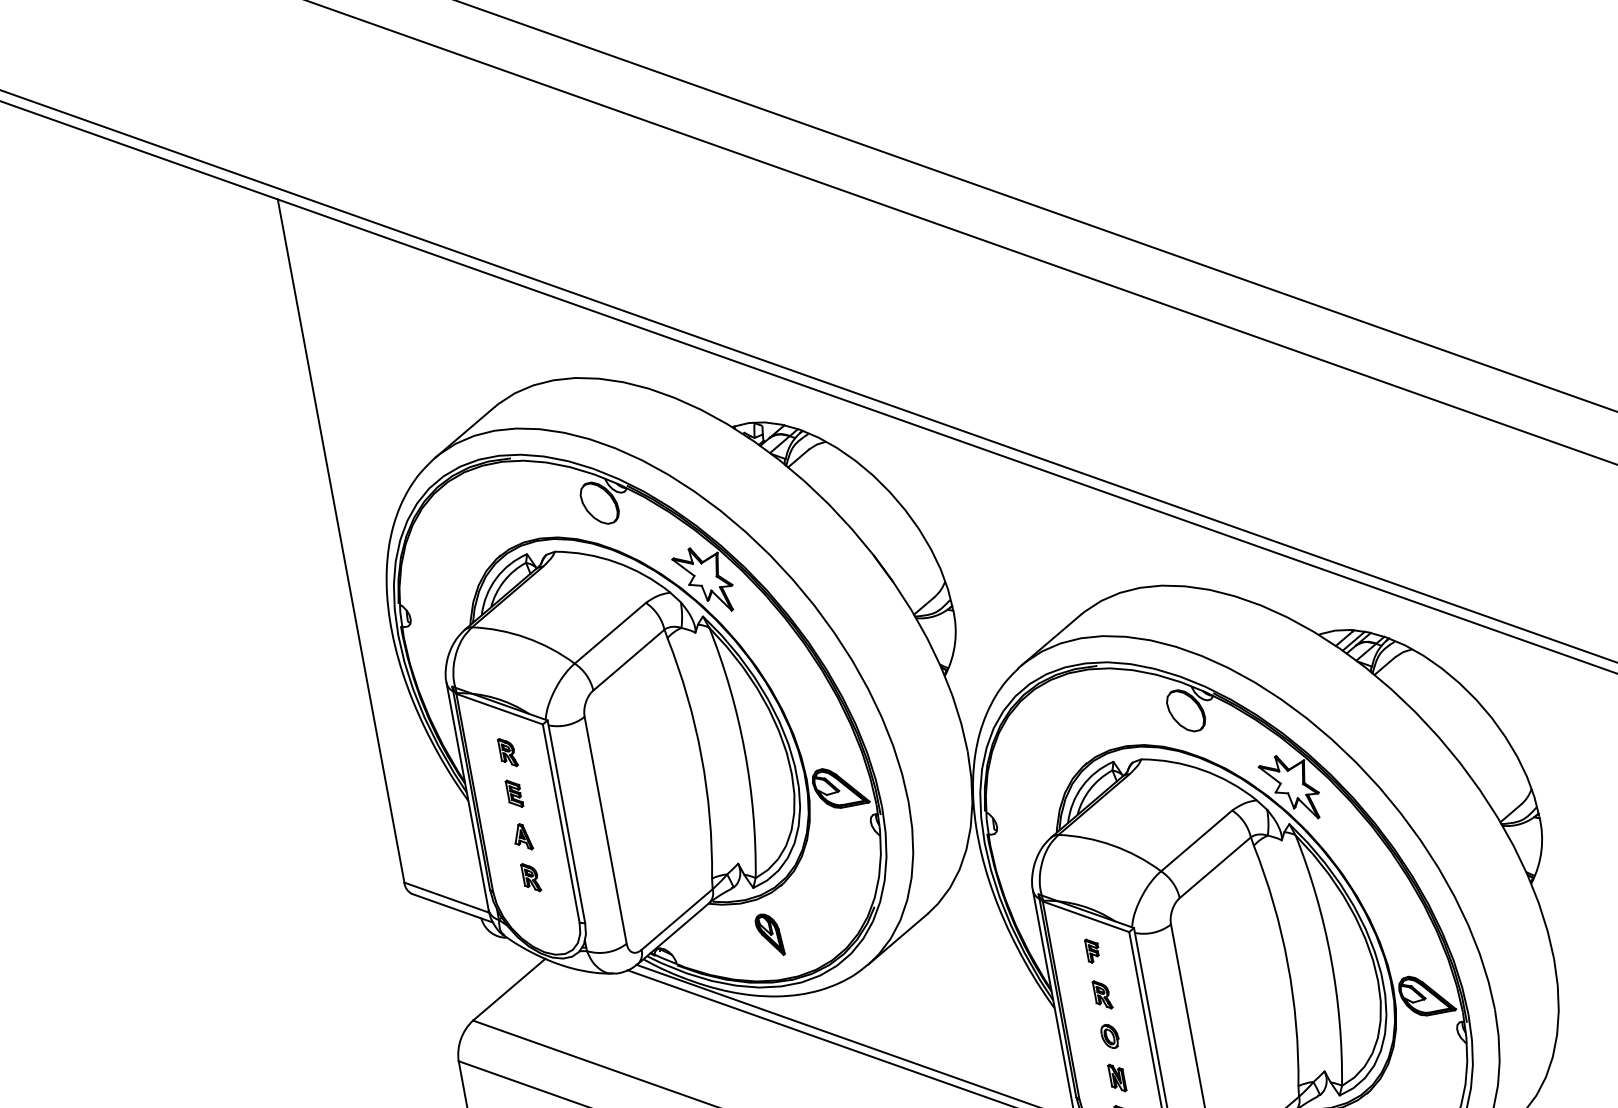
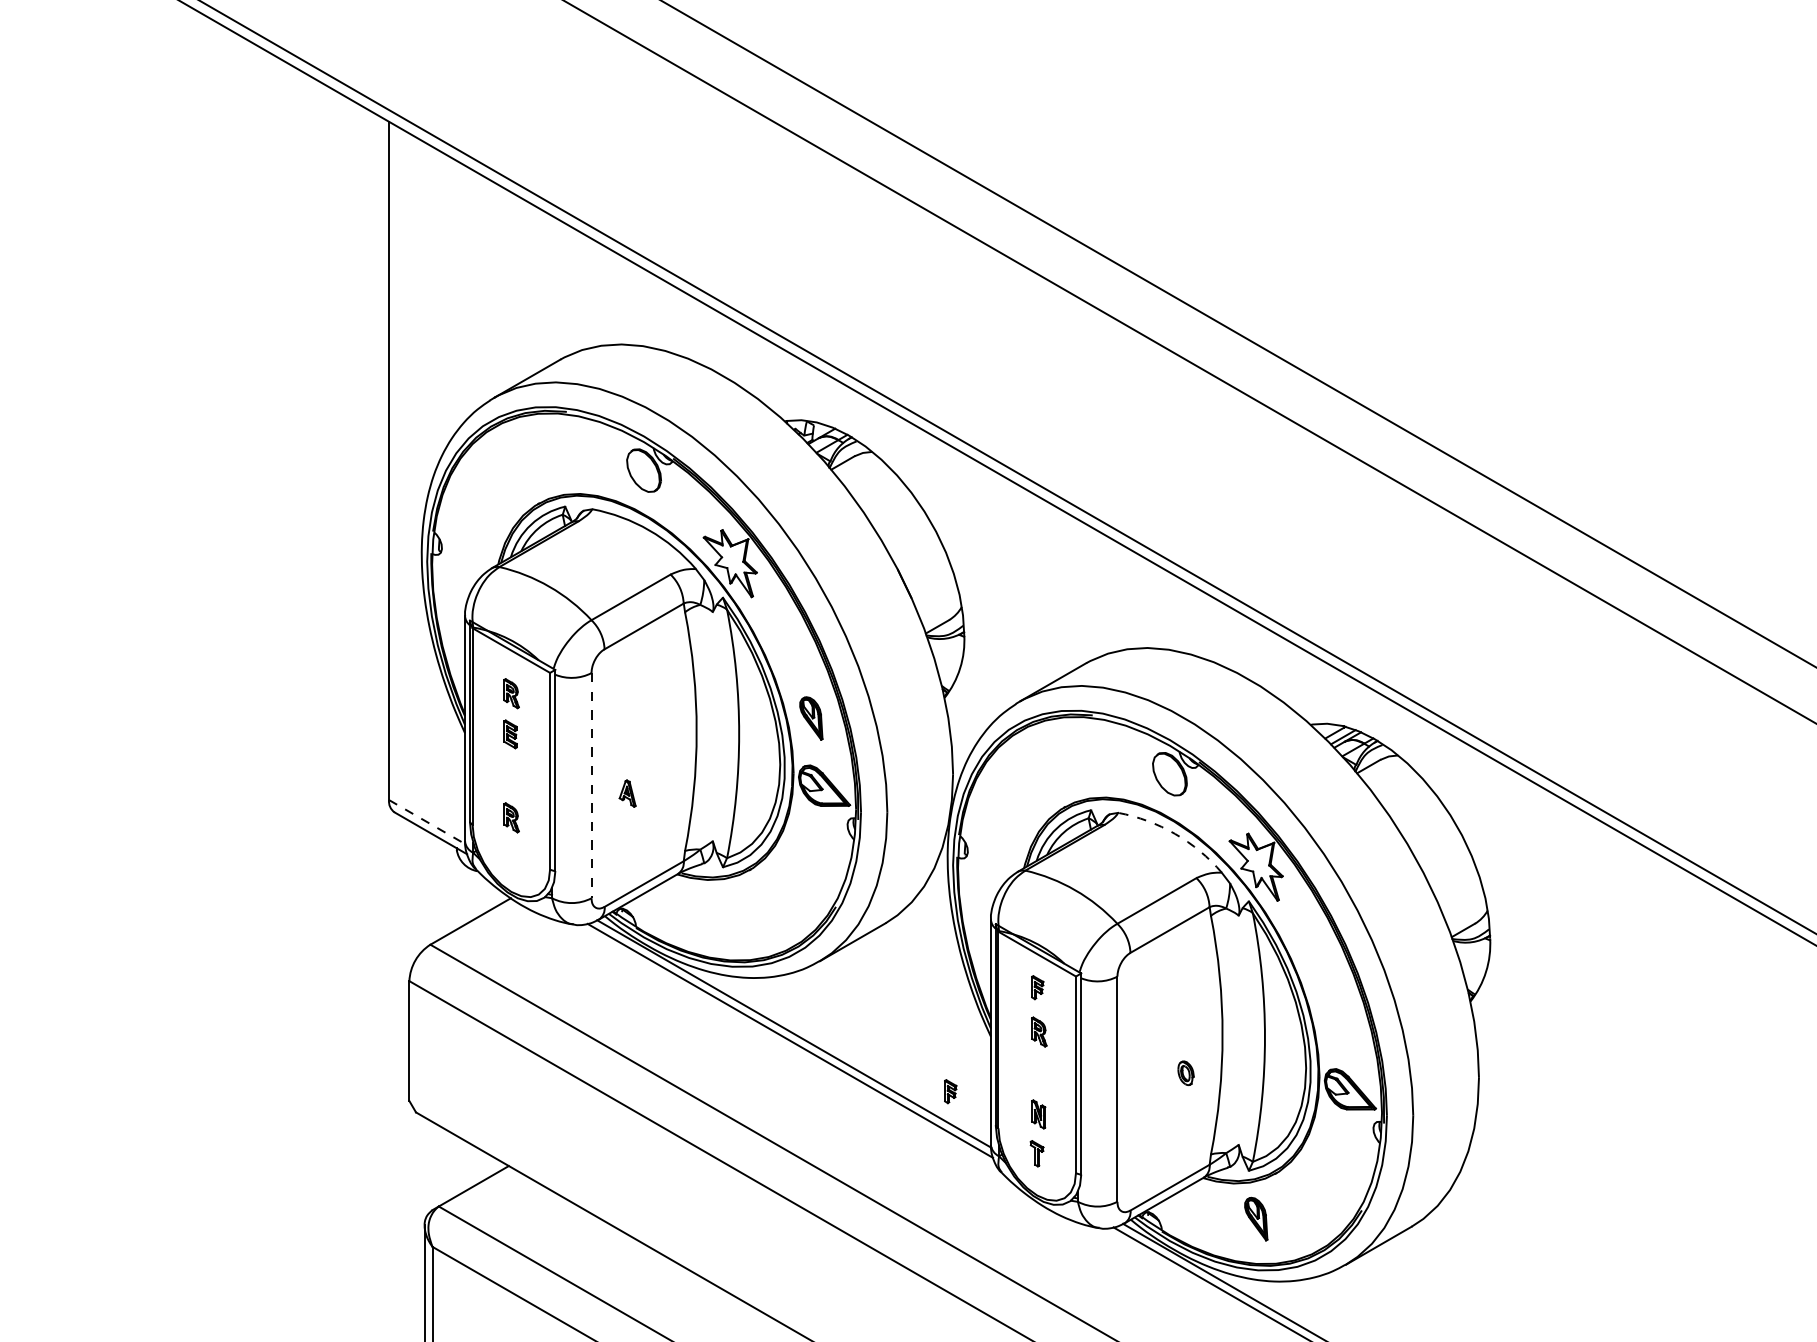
arc: (1202, 769) -> (1175, 833), solid -> dashed
line: (605, 830) -> (591, 785), solid -> dashed
part: (522, 837) -> (627, 793), moved
line: (447, 898) -> (427, 822), solid -> dashed
part: (769, 935) -> (811, 718), moved
part: (1109, 1036) -> (1185, 1073), moved
part: (1024, 1071) -> (950, 1091), added

